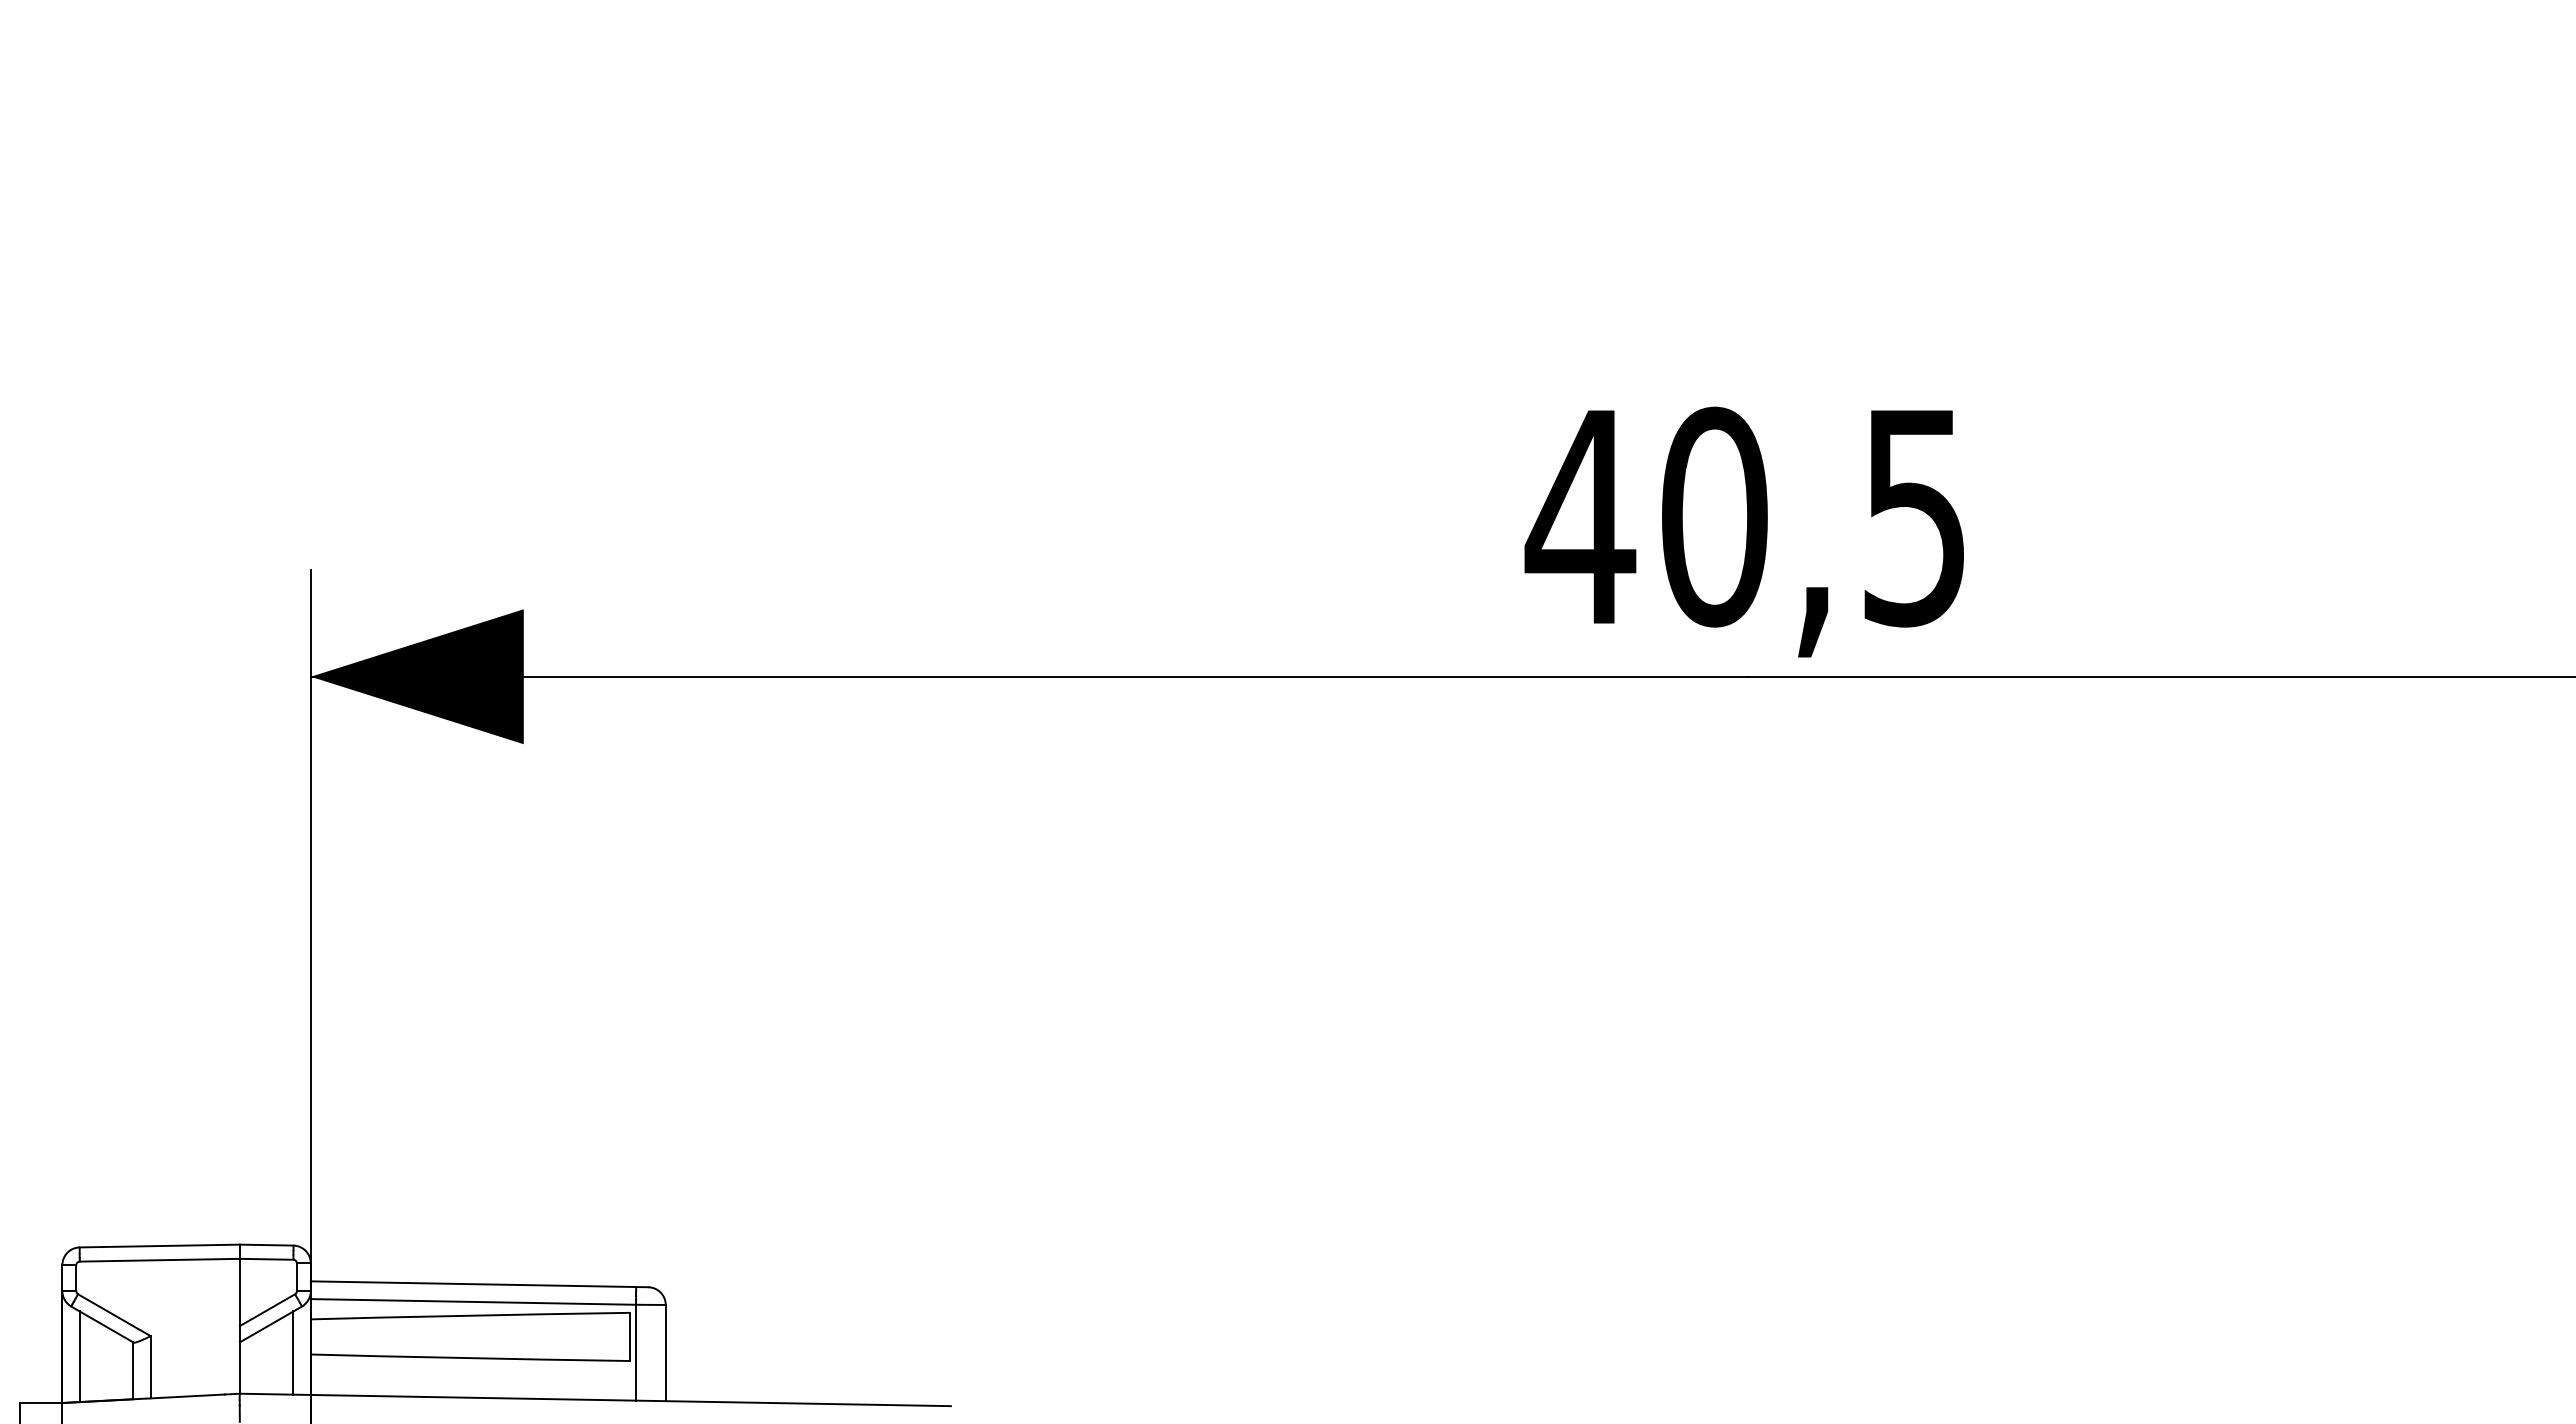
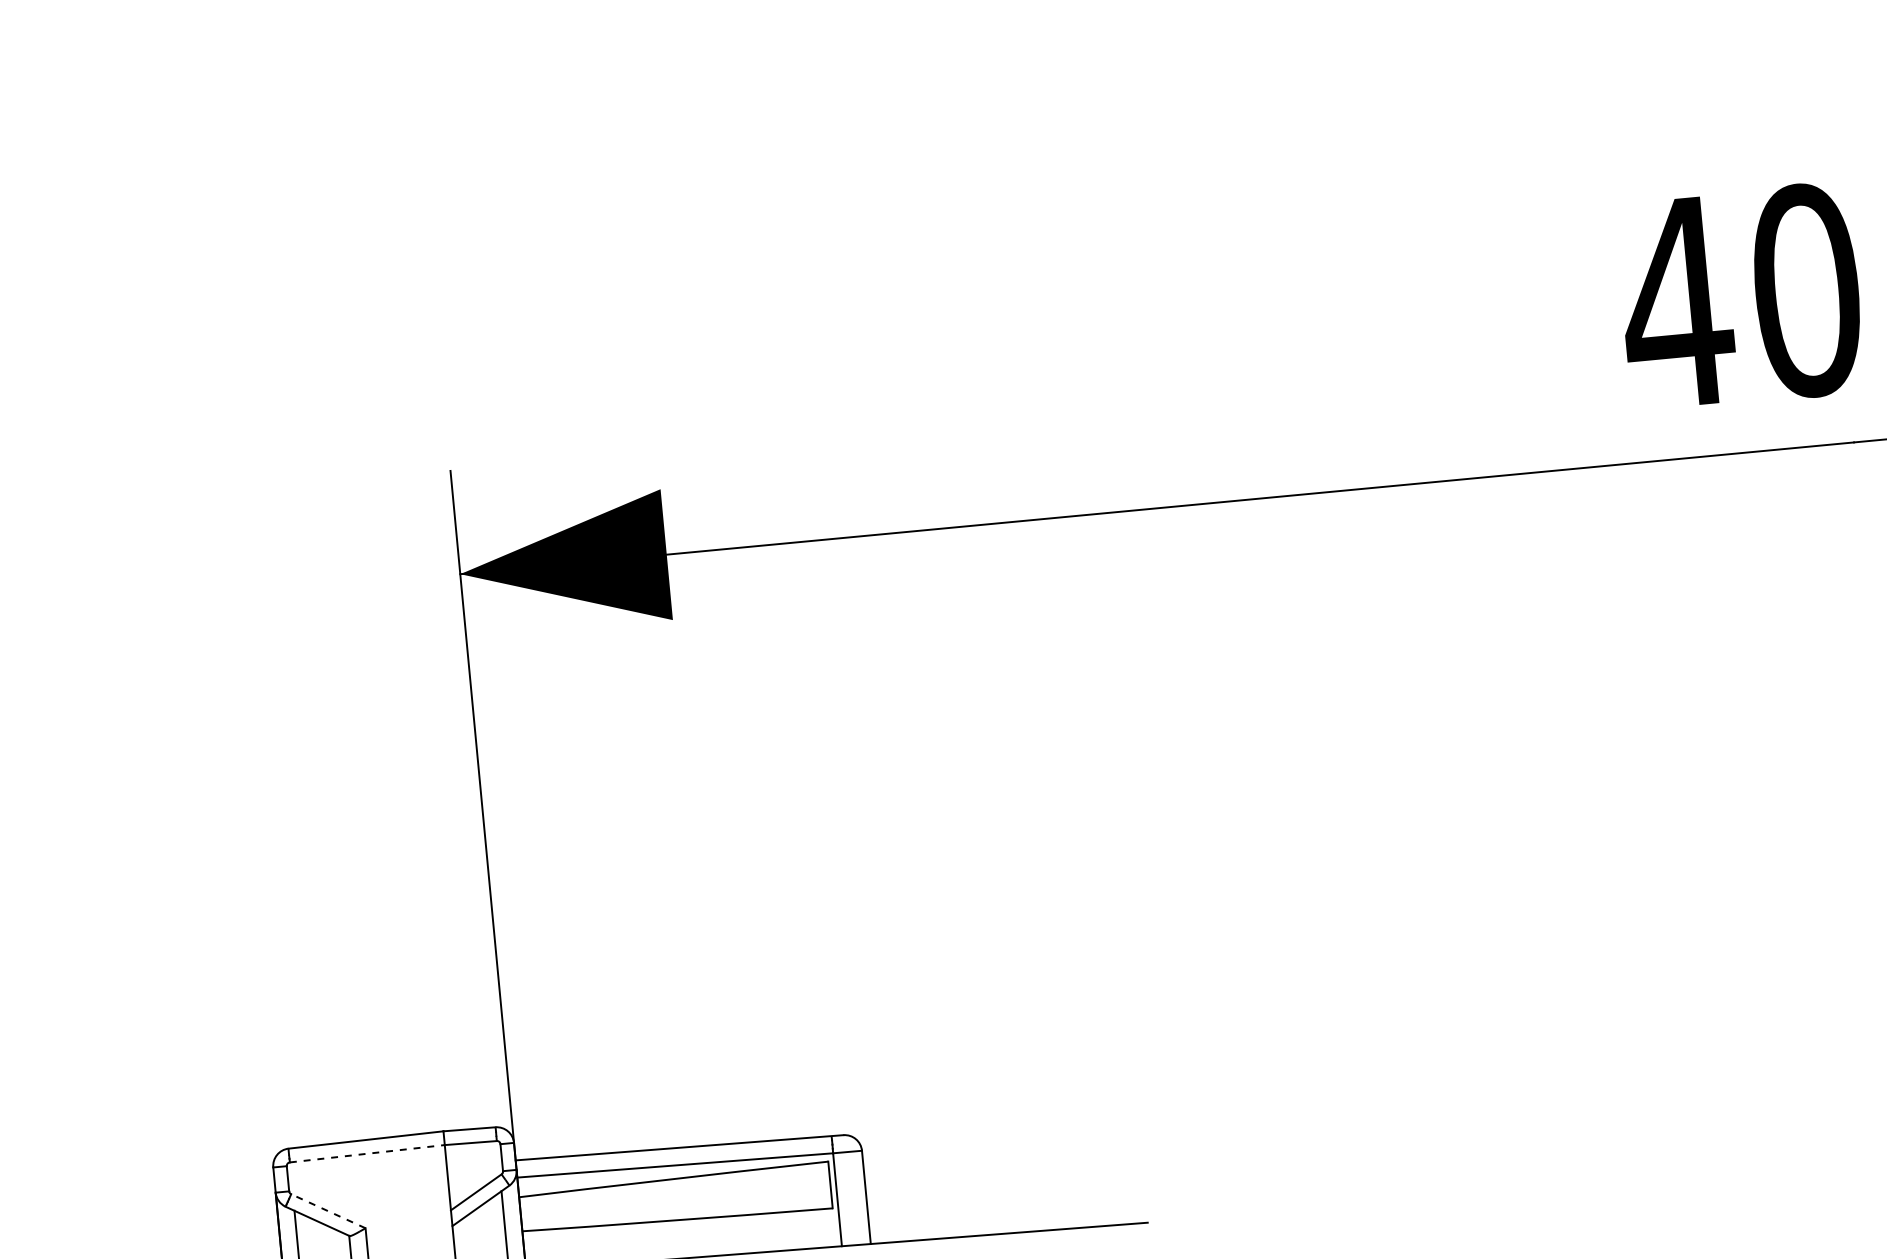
line: (160, 1260) -> (368, 1153), solid -> dashed
line: (114, 1315) -> (328, 1211), solid -> dashed

